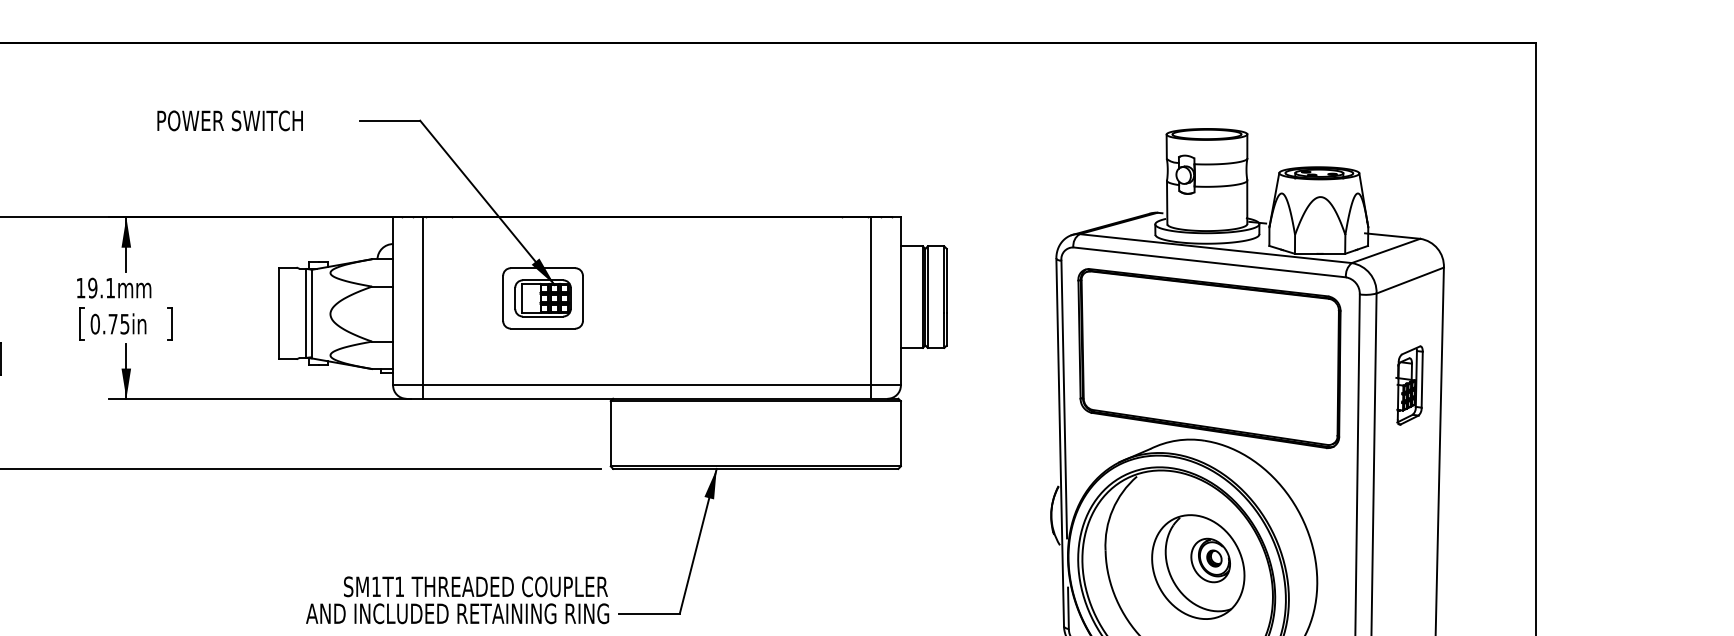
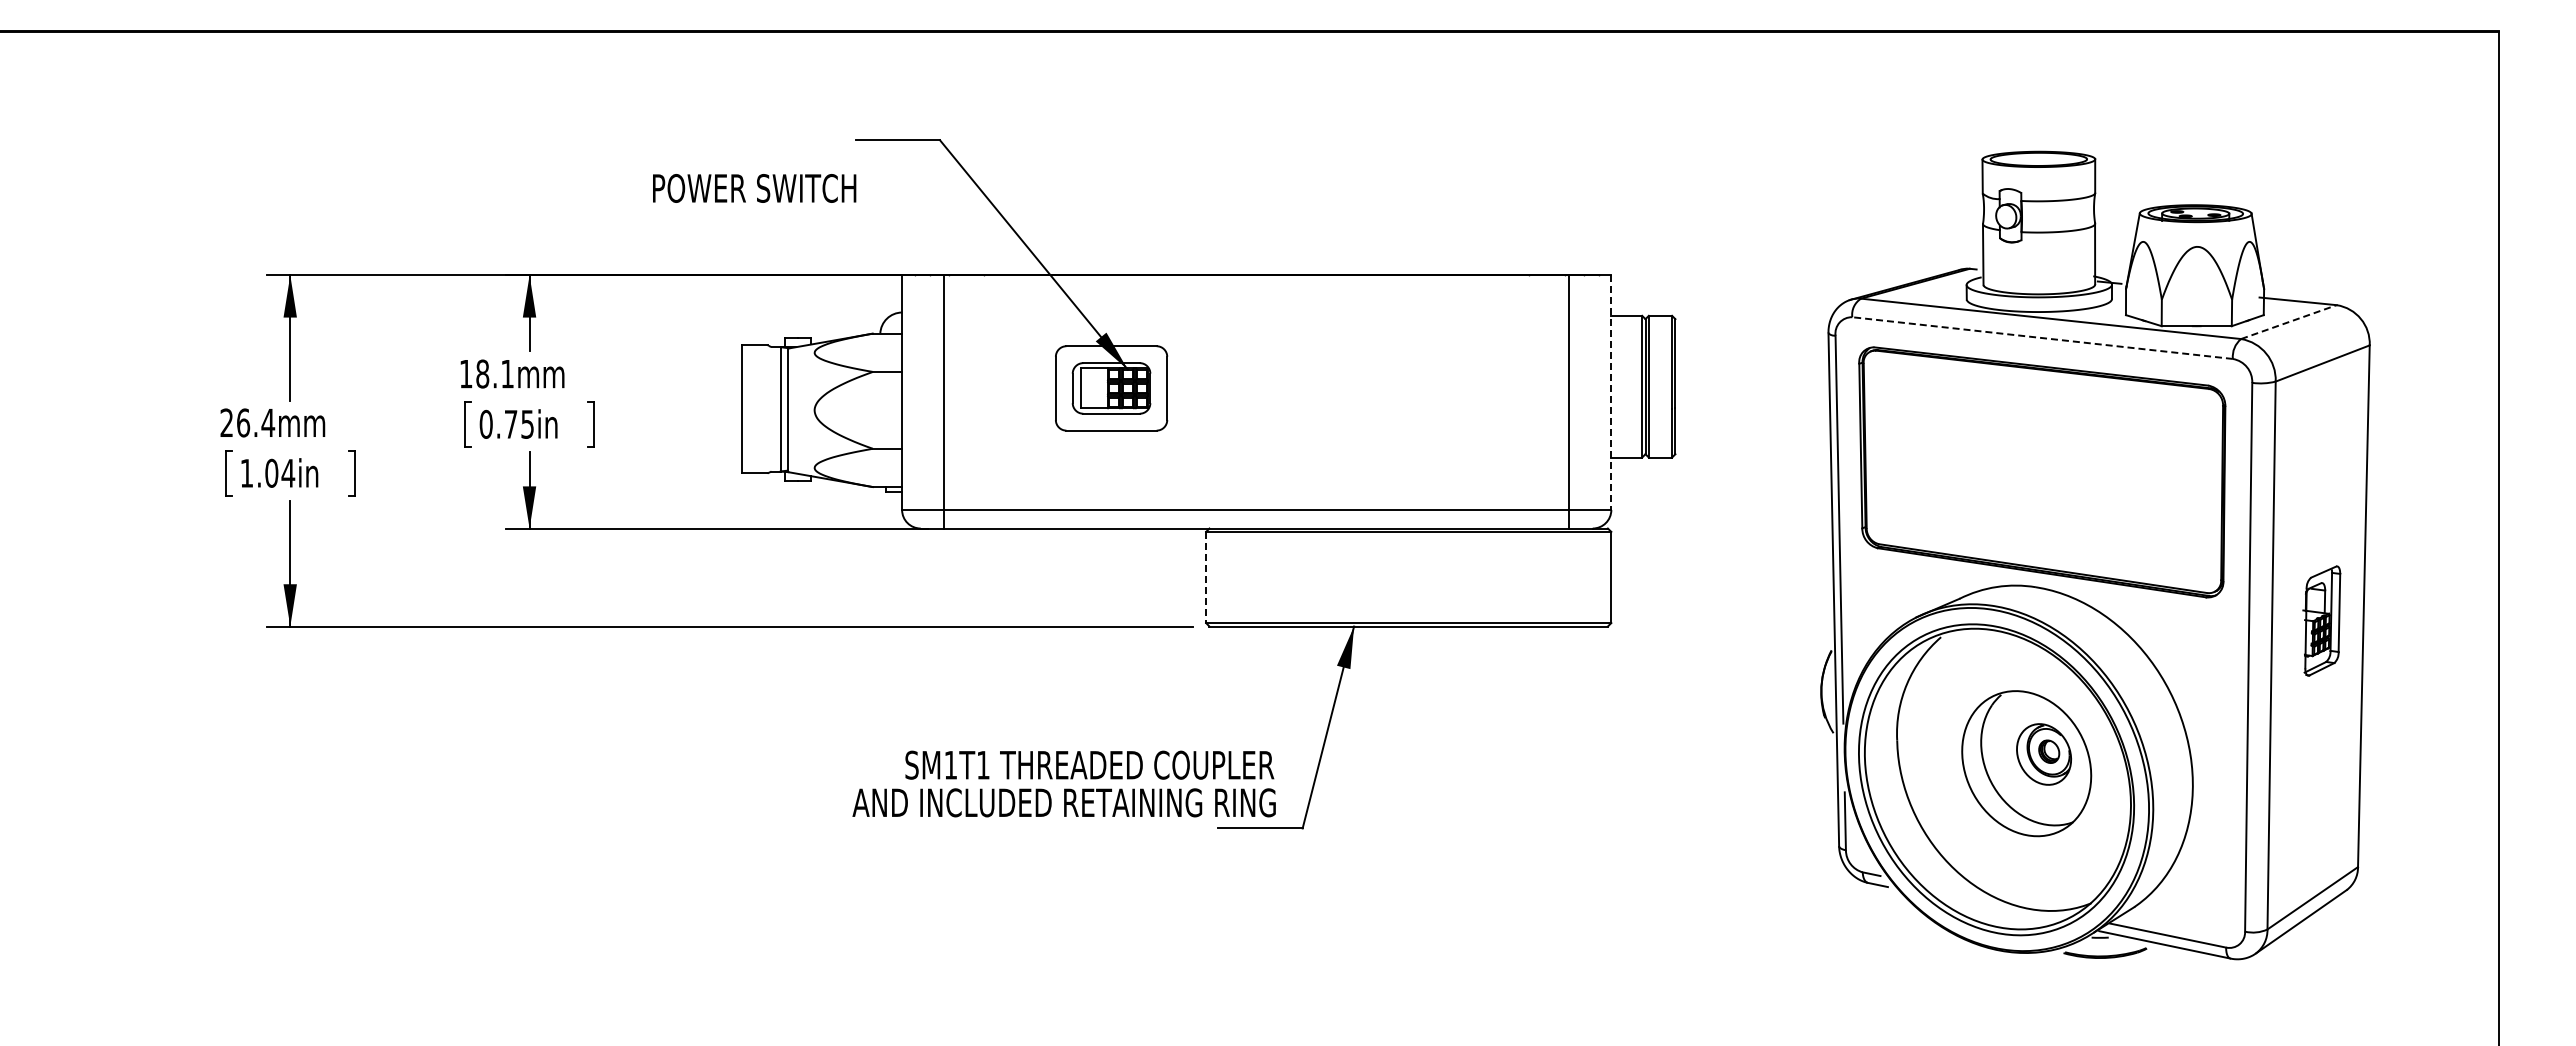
text: (230, 120) -> (754, 188), moved
line: (1385, 251) -> (2288, 322), solid -> dashed
line: (1209, 262) -> (2042, 338), solid -> dashed
text: (92, 287) -> (482, 373), 19.1mm -> 18.1mm
line: (901, 302) -> (1611, 393), solid -> dashed
part: (1409, 385) -> (2321, 620), moved
line: (611, 433) -> (1206, 577), solid -> dashed
text: (457, 599) -> (1063, 783), moved

